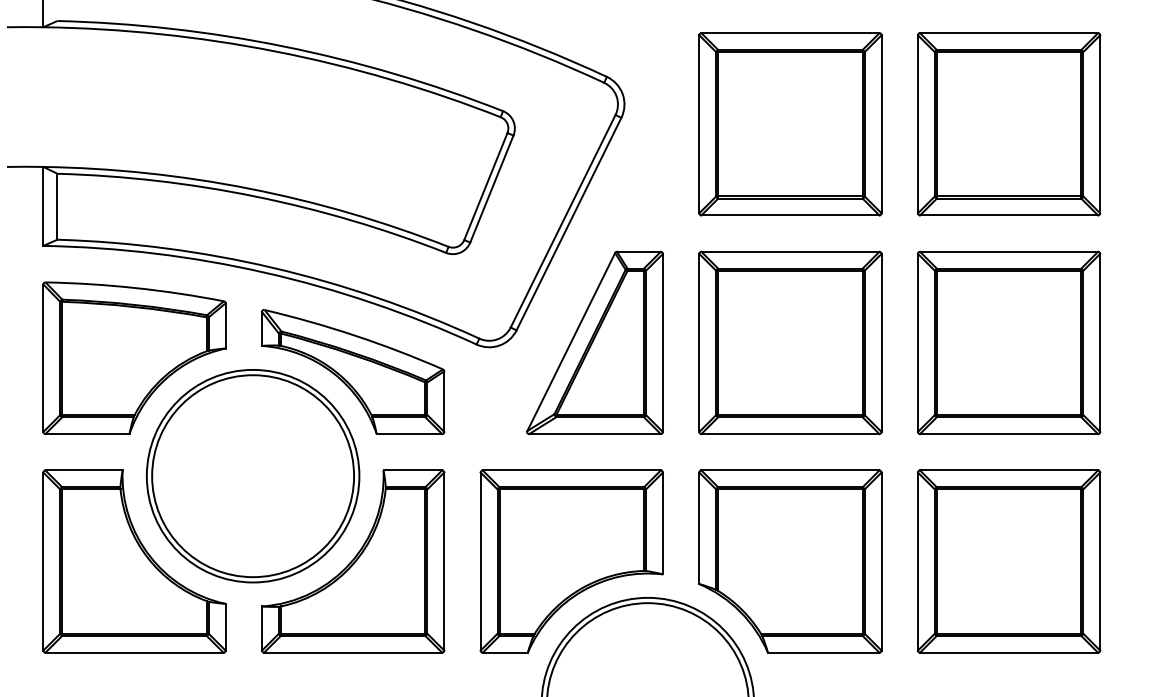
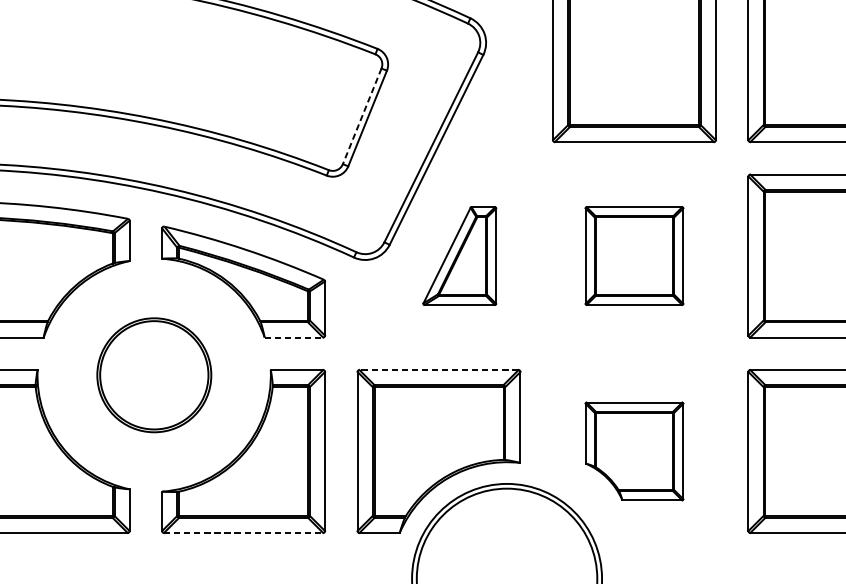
line: (485, 186) -> (361, 116), solid -> dashed
part: (594, 342) -> (459, 255), size x0.6
part: (790, 342) -> (634, 255), size x0.6
line: (409, 434) -> (293, 337), solid -> dashed
line: (571, 470) -> (438, 370), solid -> dashed
part: (253, 476) -> (154, 375), size x0.6
part: (790, 561) -> (634, 451), size x0.6
line: (353, 652) -> (243, 532), solid -> dashed

